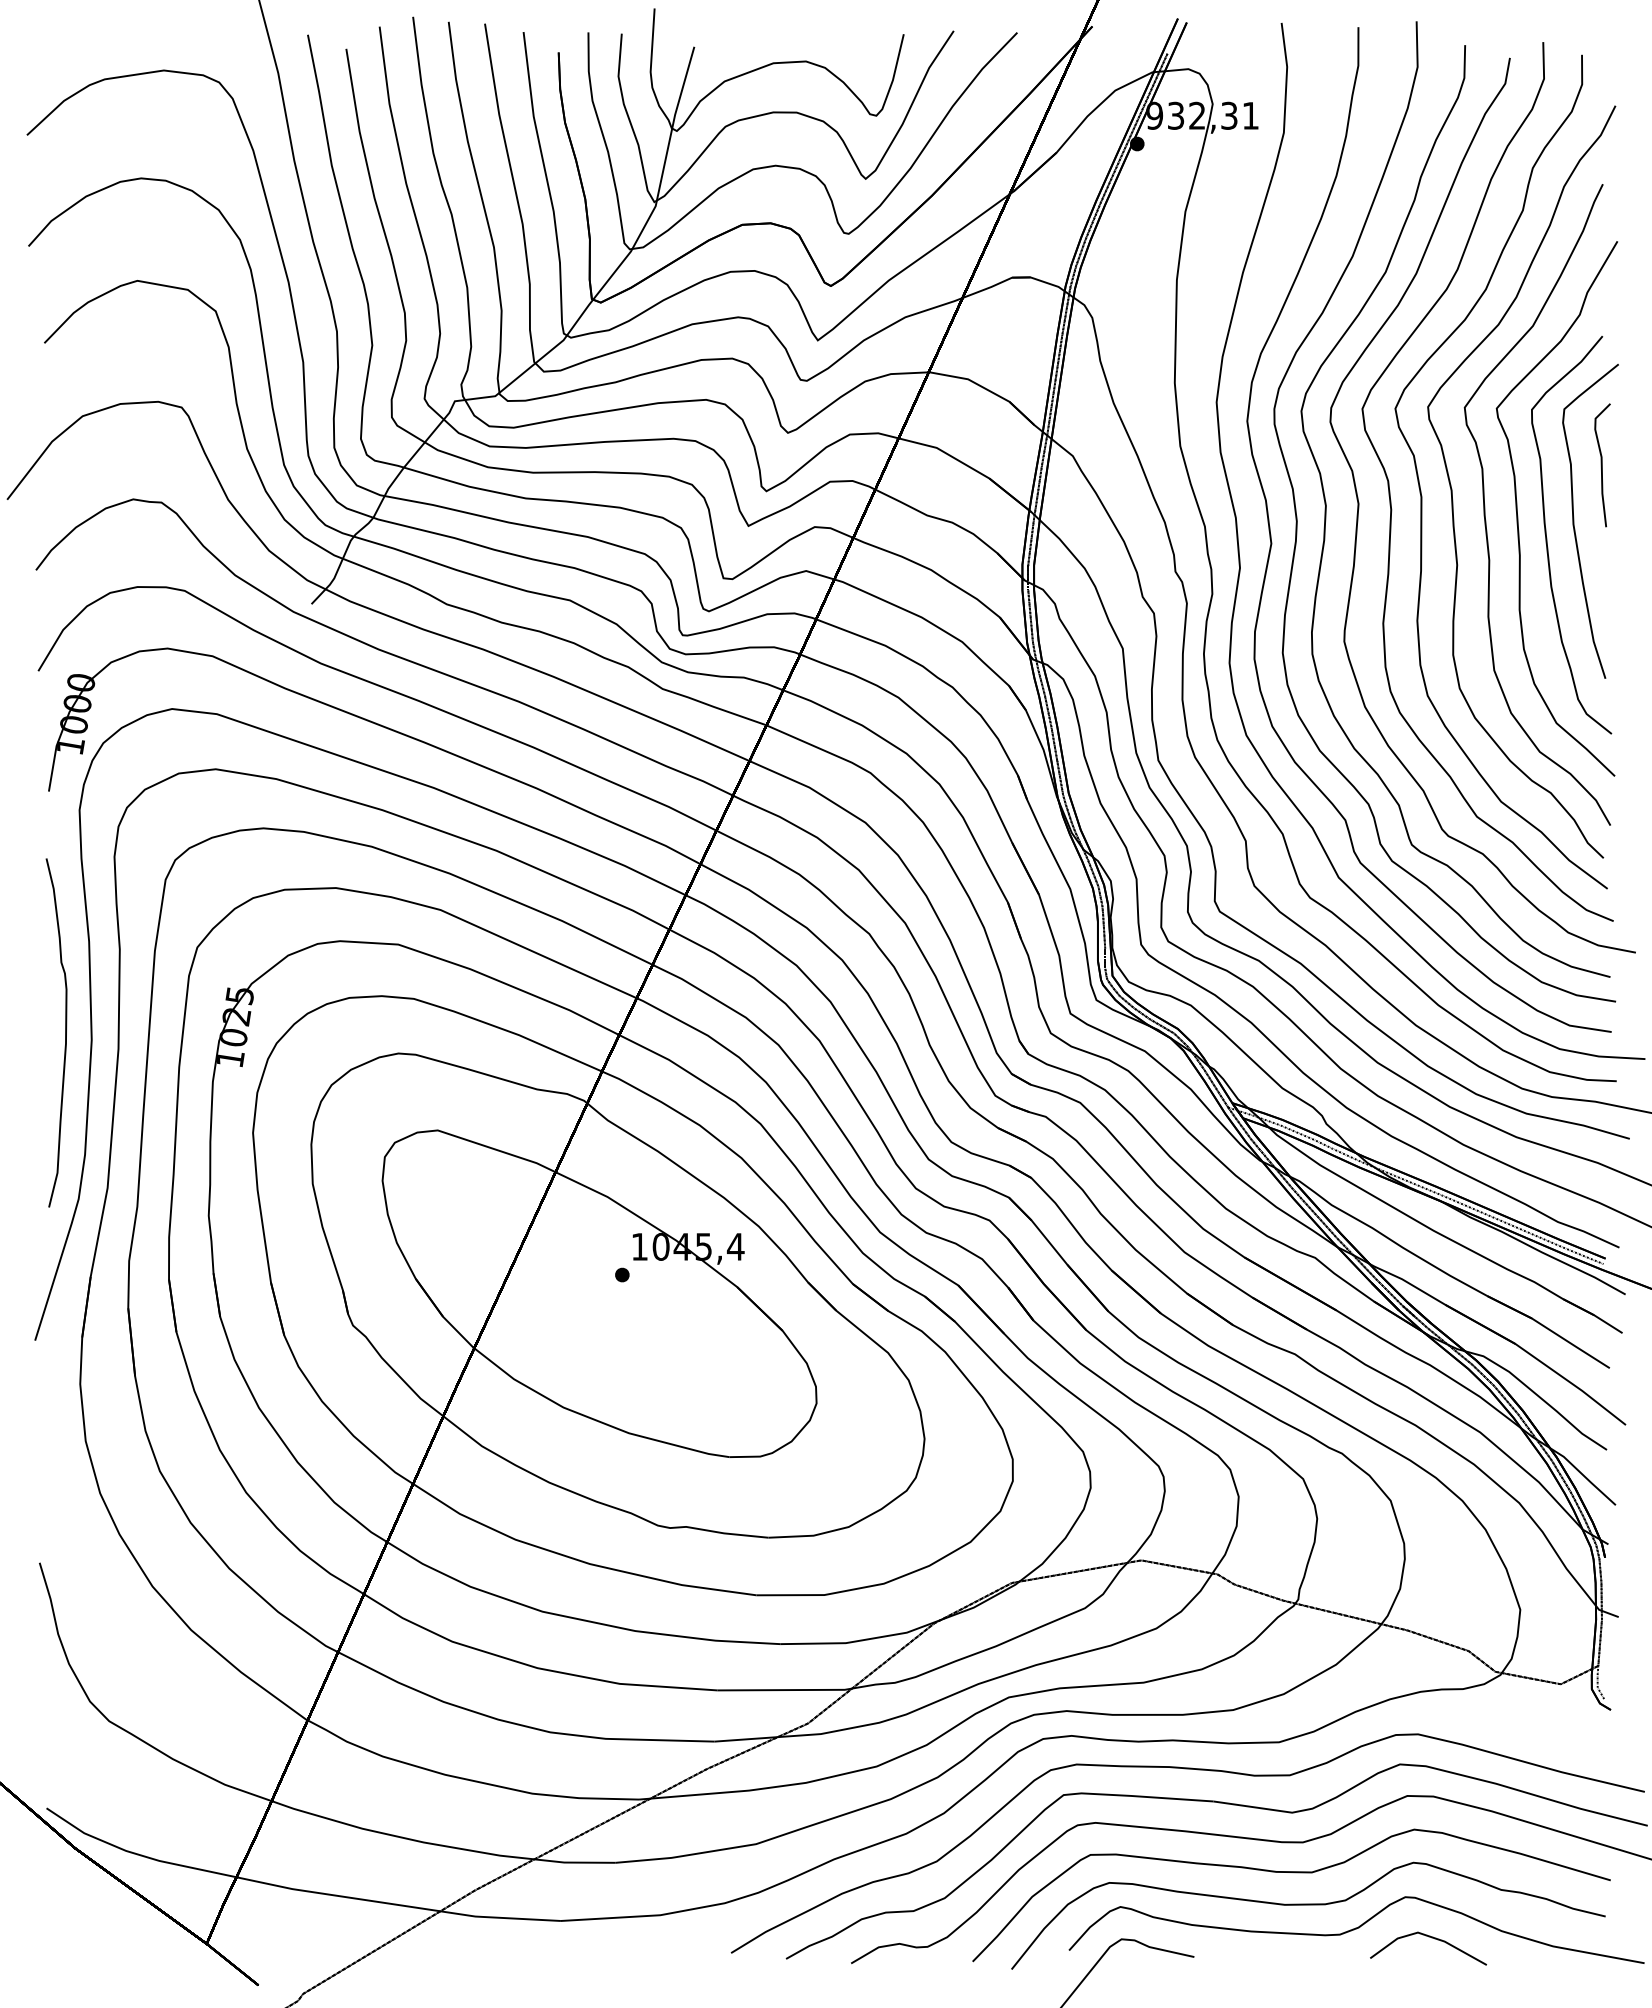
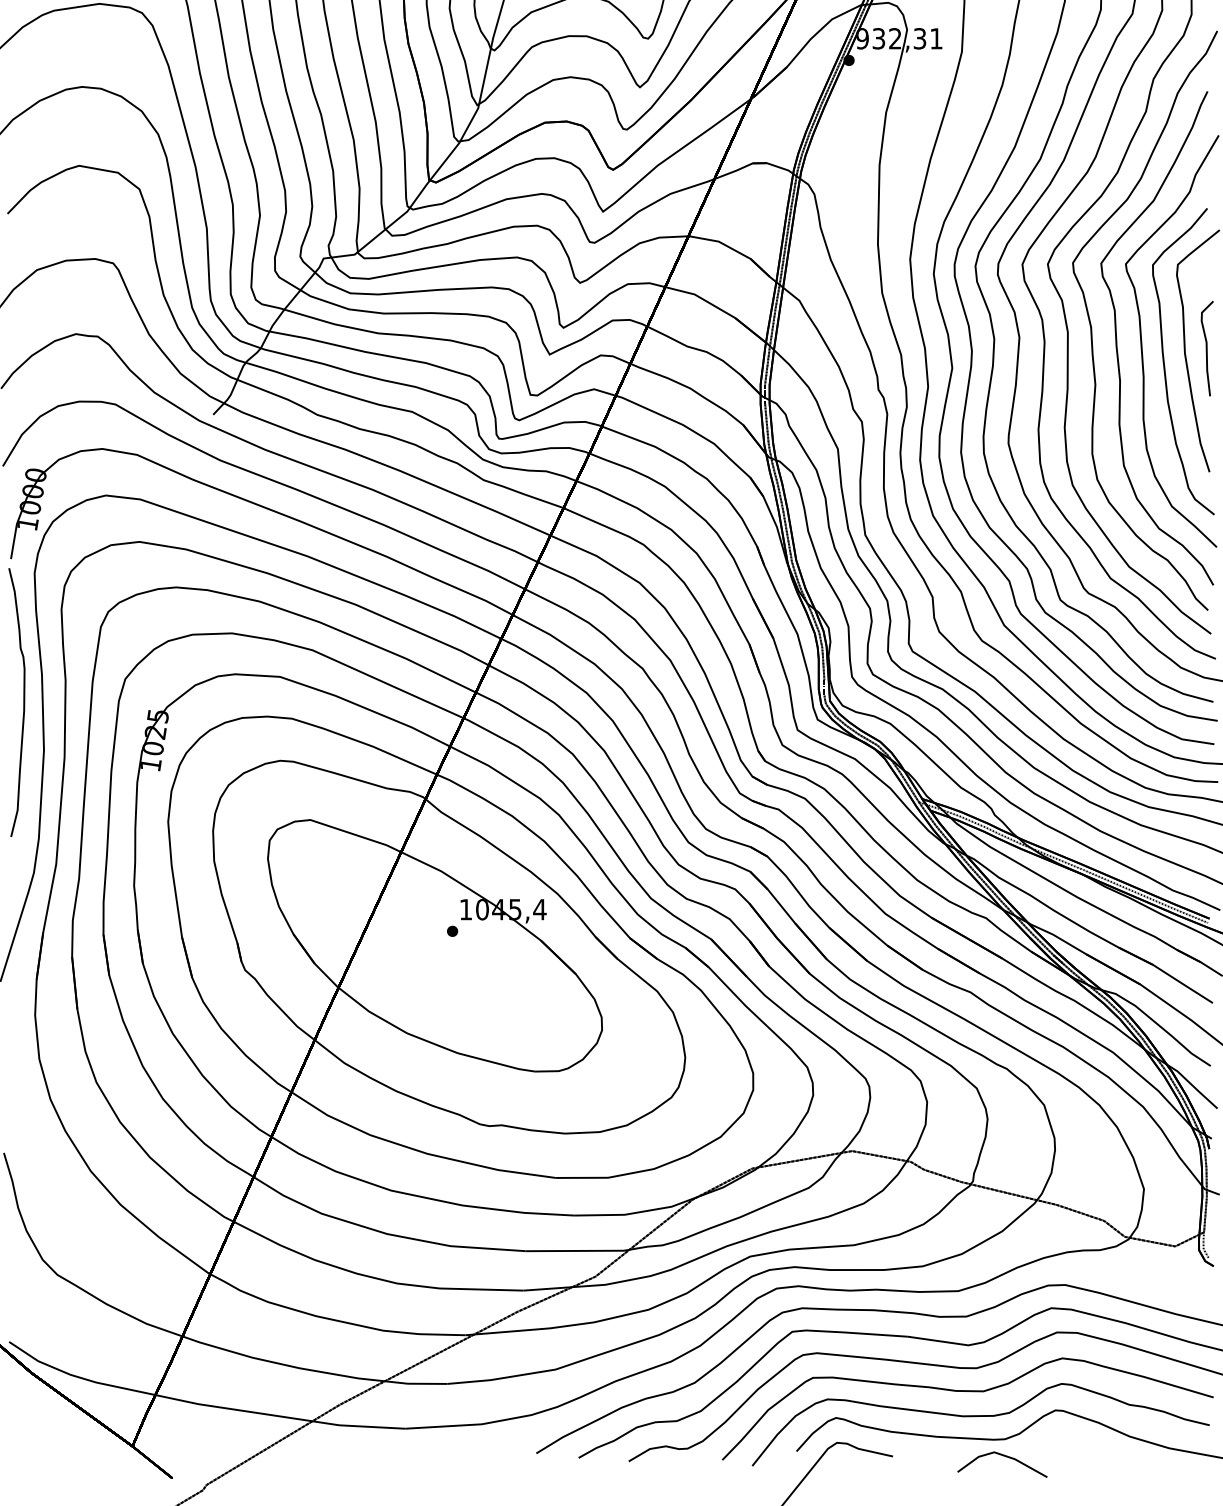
part: (1602, 465) -> (1207, 348), moved
curve: (65, 1032) -> (23, 702), moved
line: (1431, 1938) -> (1004, 1456), moved

